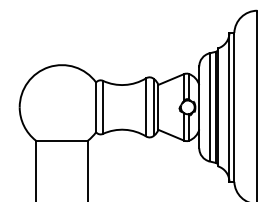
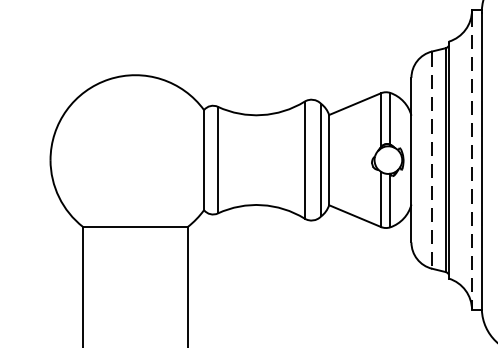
line: (209, 107) -> (431, 160), solid -> dashed
line: (229, 107) -> (472, 160), solid -> dashed

